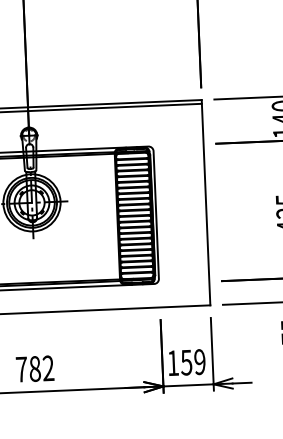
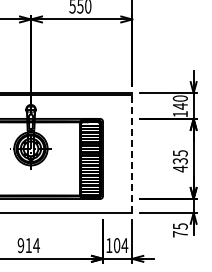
line: (206, 201) -> (132, 152), solid -> dashed
text: (192, 362) -> (120, 245), 159 -> 104
text: (34, 368) -> (28, 245), 782 -> 914

